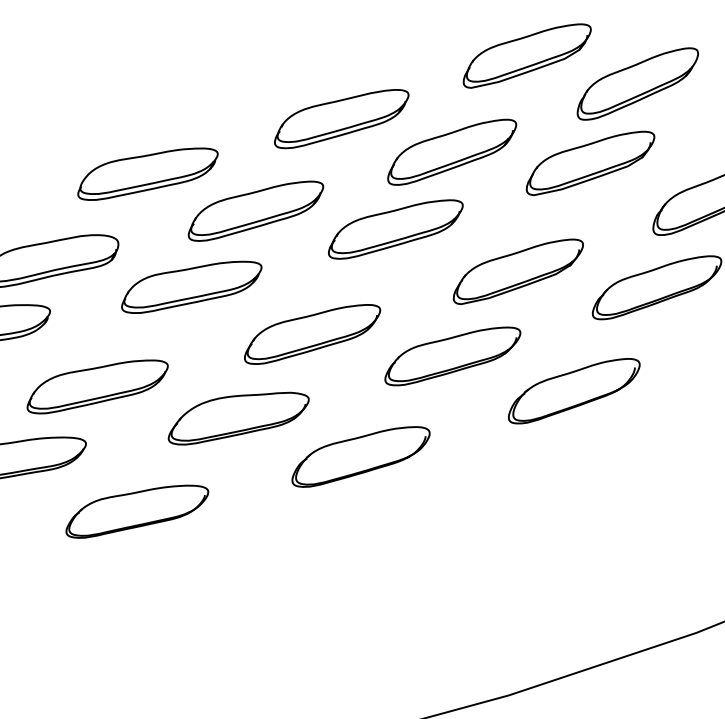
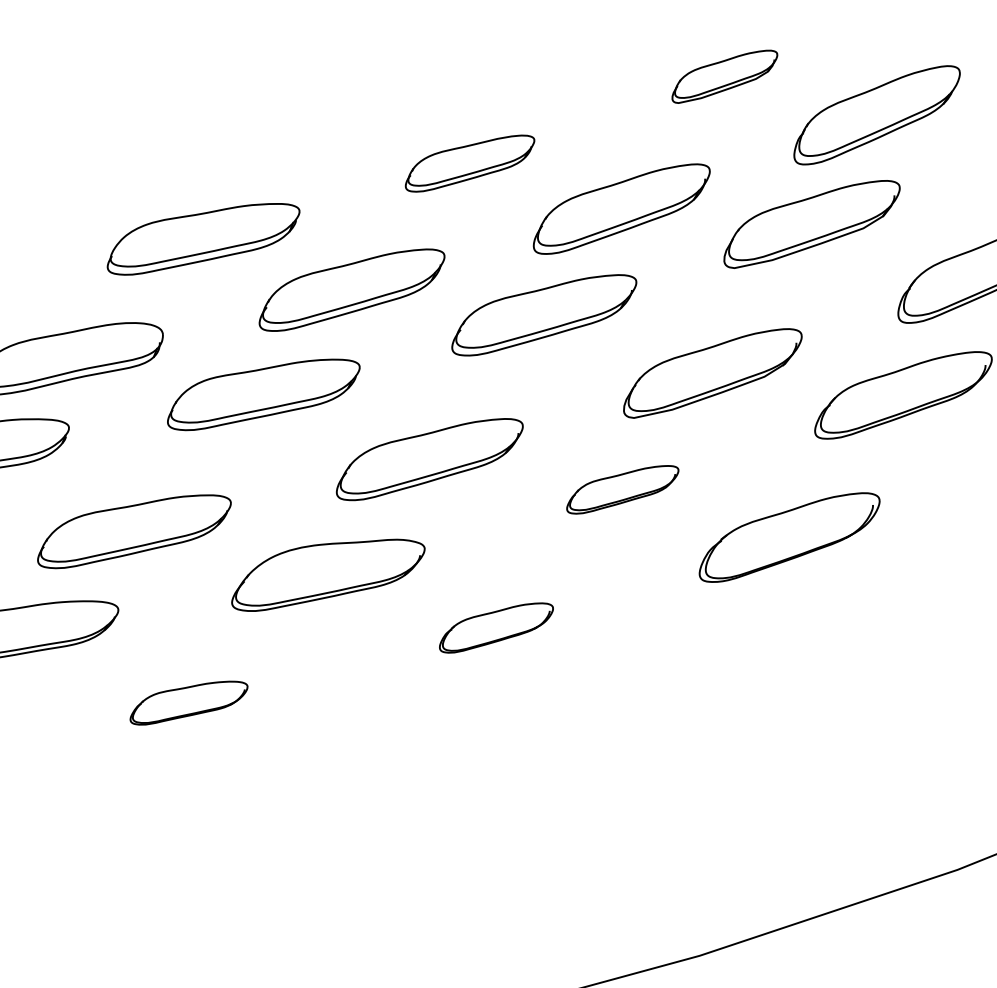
part: (526, 55) -> (723, 76), size x0.6
part: (341, 119) -> (469, 164), size x0.7
part: (452, 356) -> (622, 489), size x0.6
part: (360, 456) -> (495, 627), size x0.6
part: (137, 511) -> (189, 702), size x0.6

